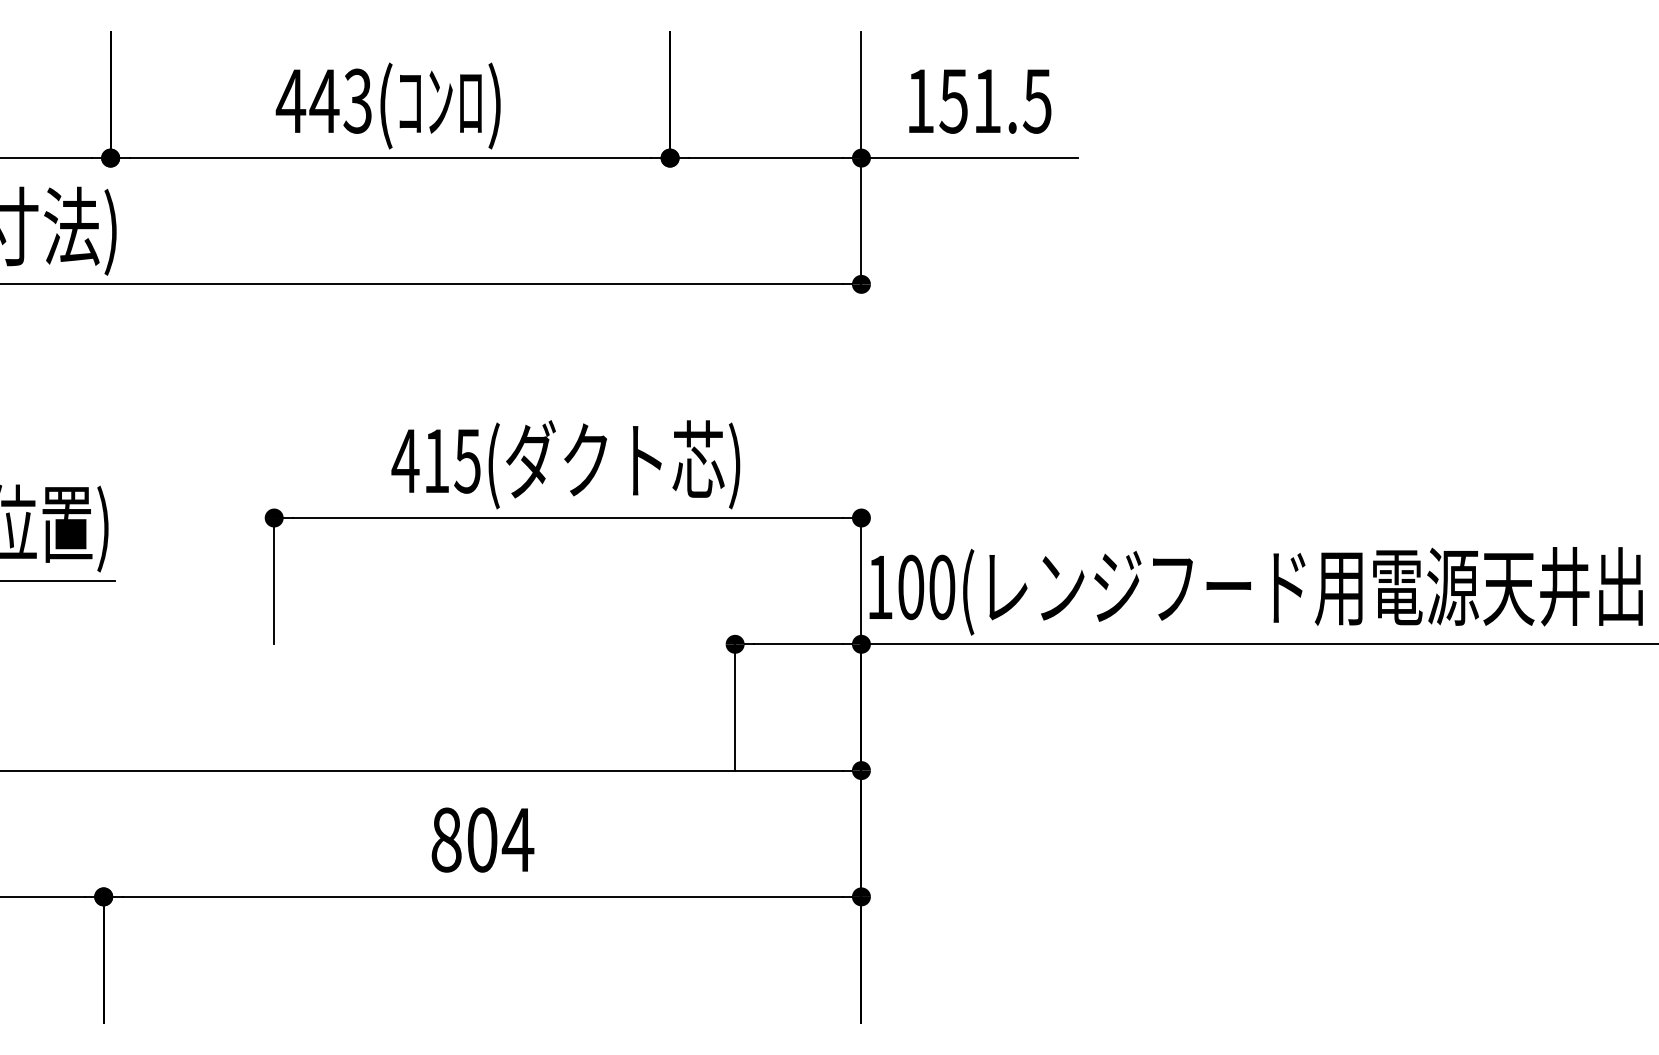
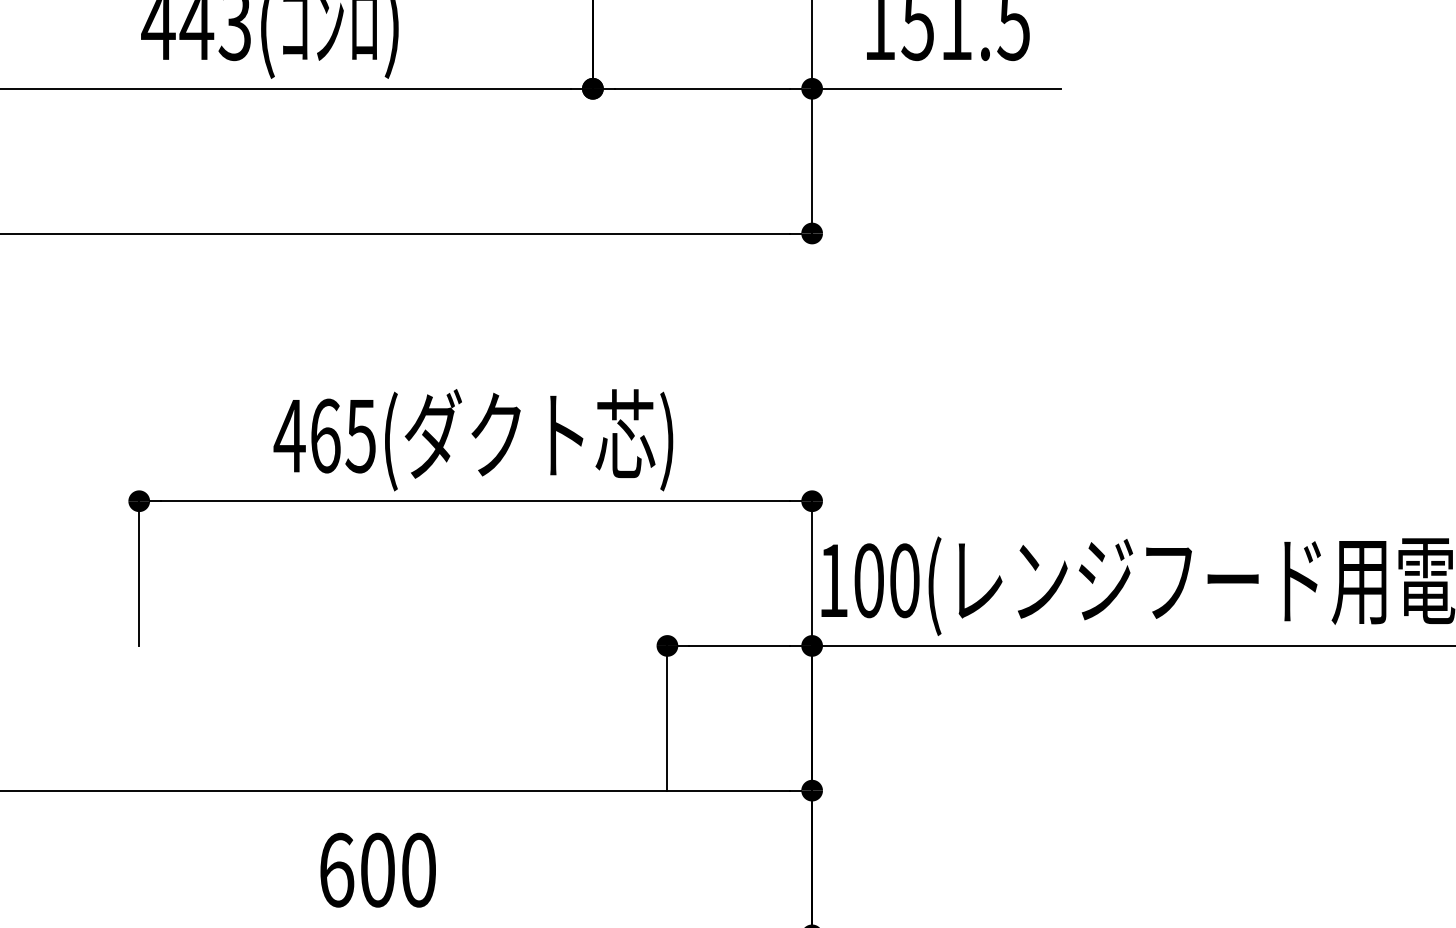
text: (436, 460) -> (325, 435), 415( -> 465(
text: (482, 839) -> (377, 869), 804 -> 600

